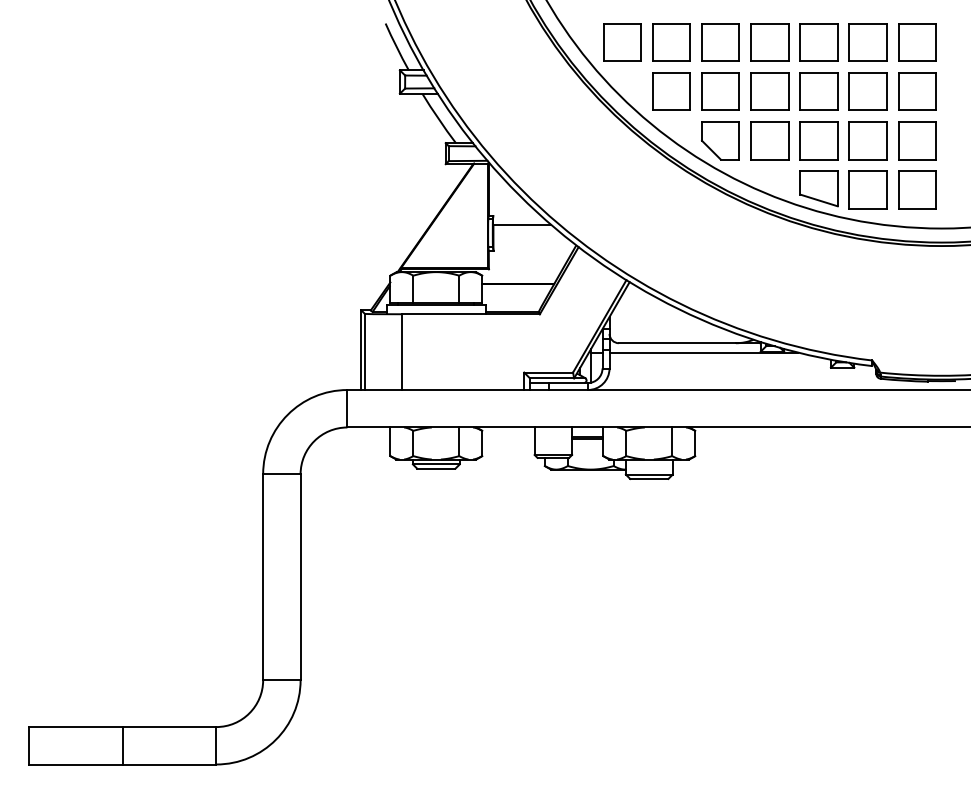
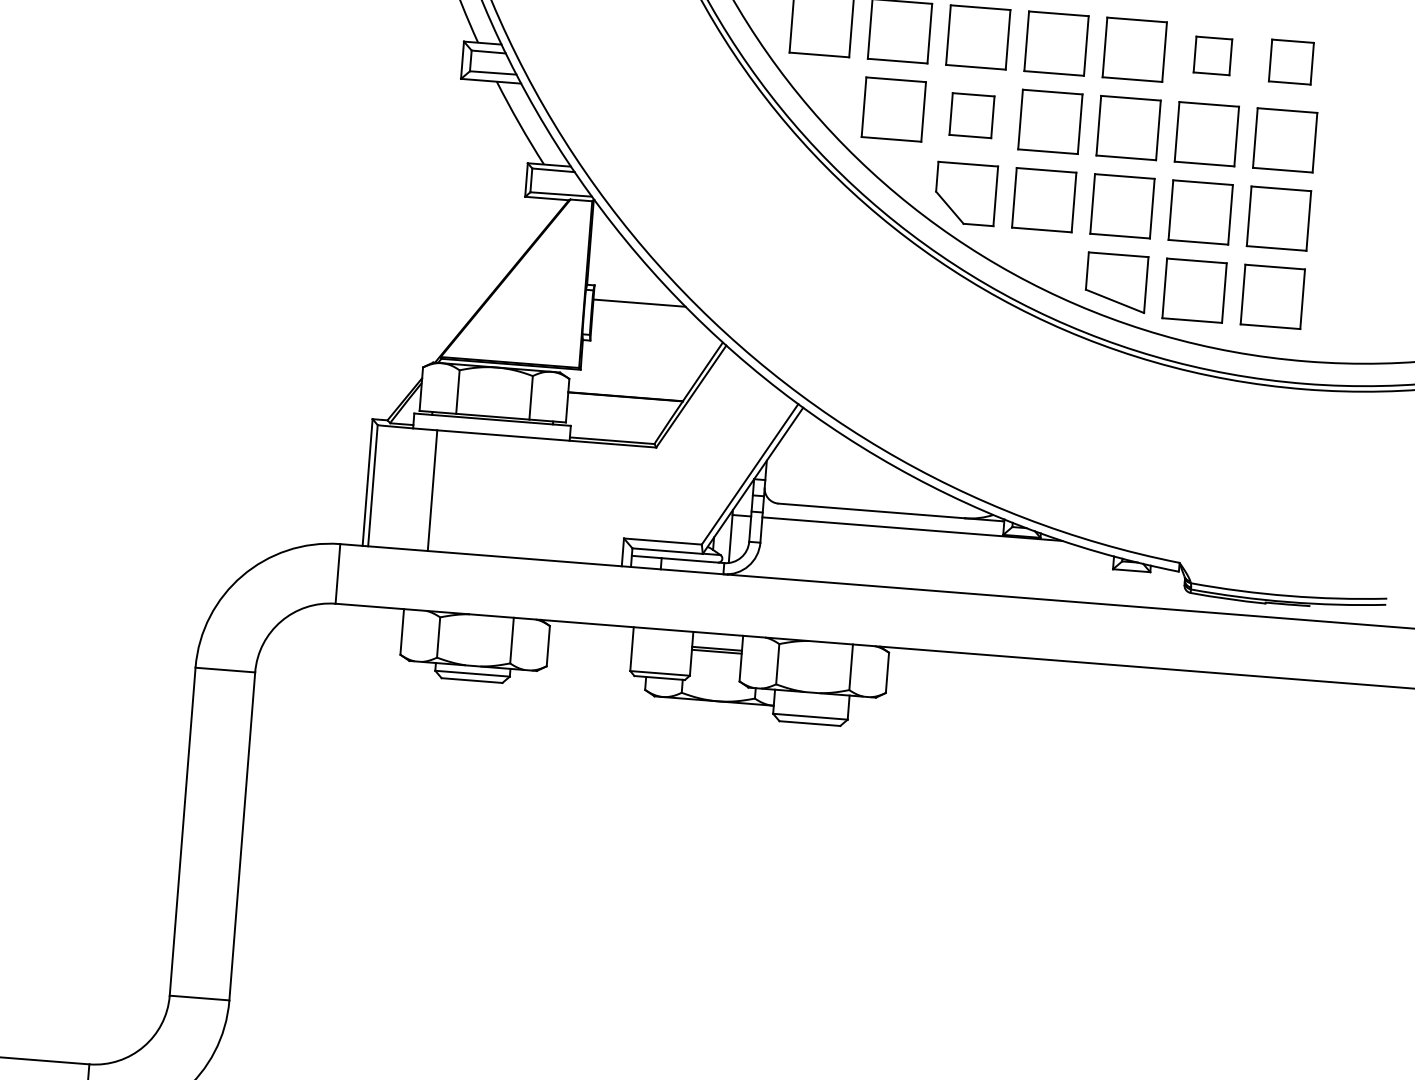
part: (867, 42) -> (1212, 55), size x0.6
part: (917, 42) -> (1291, 62), size x0.7
part: (720, 91) -> (971, 115), size x0.7

